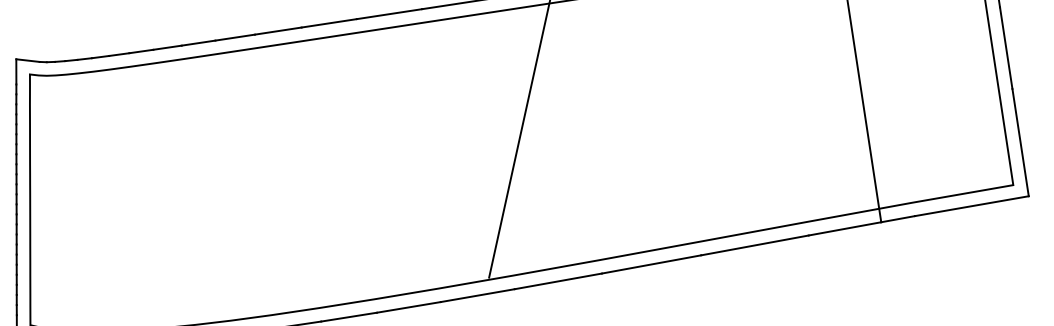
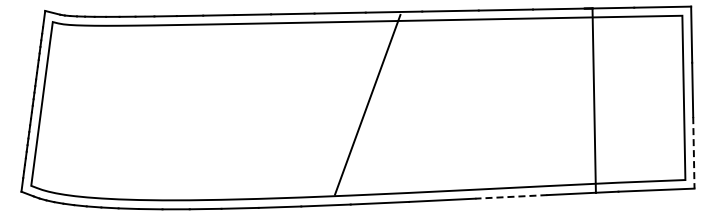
line: (1019, 142) -> (693, 152), solid -> dashed
line: (753, 245) -> (510, 196), solid -> dashed

